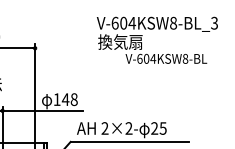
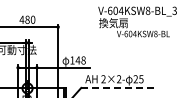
line: (131, 141) -> (120, 87), solid -> dashed

